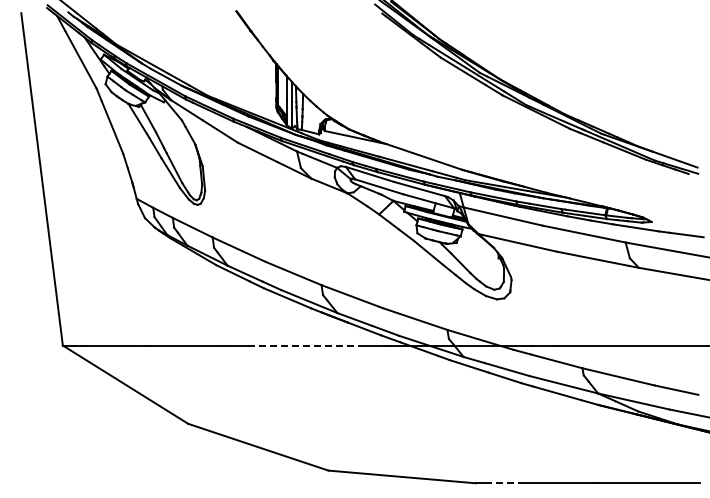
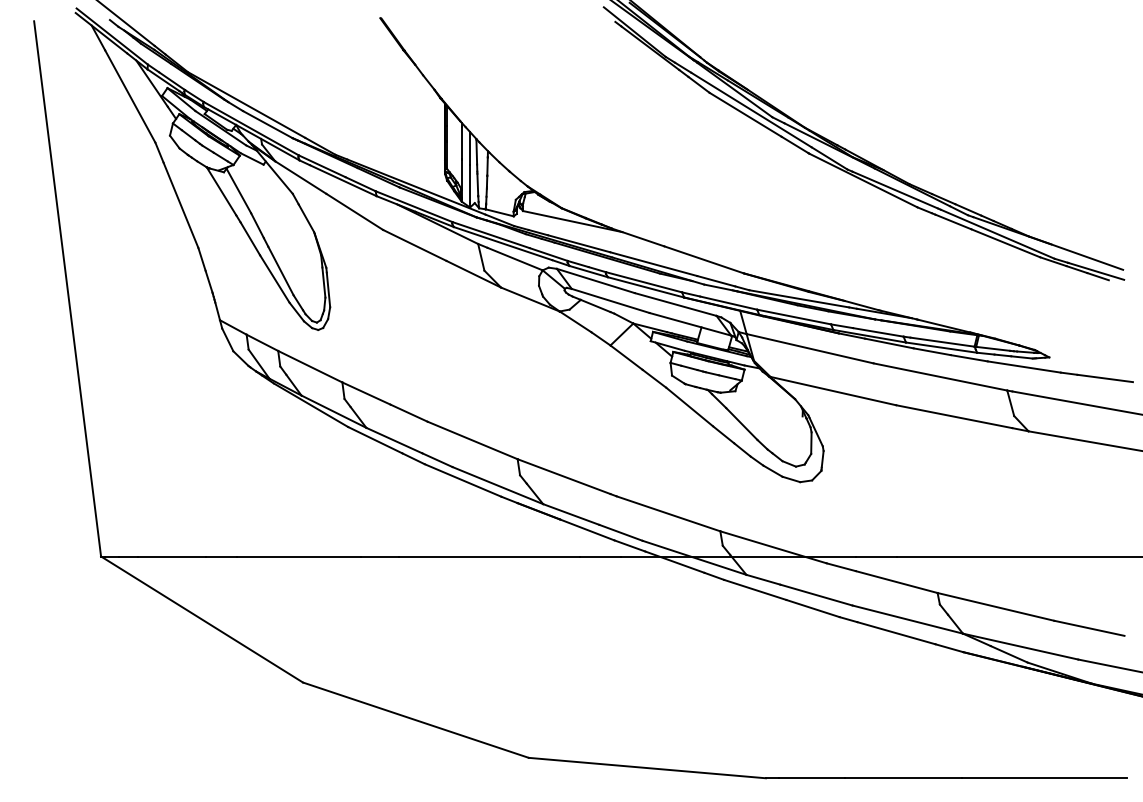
line: (304, 345) -> (490, 556), dashed -> solid
line: (504, 483) -> (812, 778), dashed -> solid

